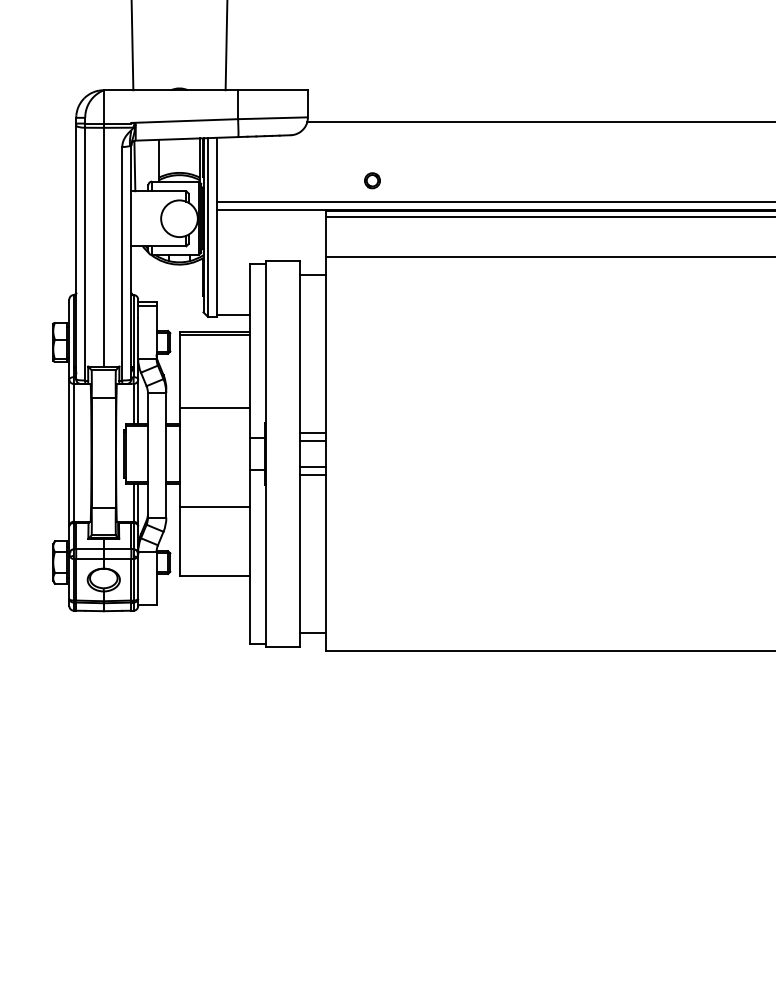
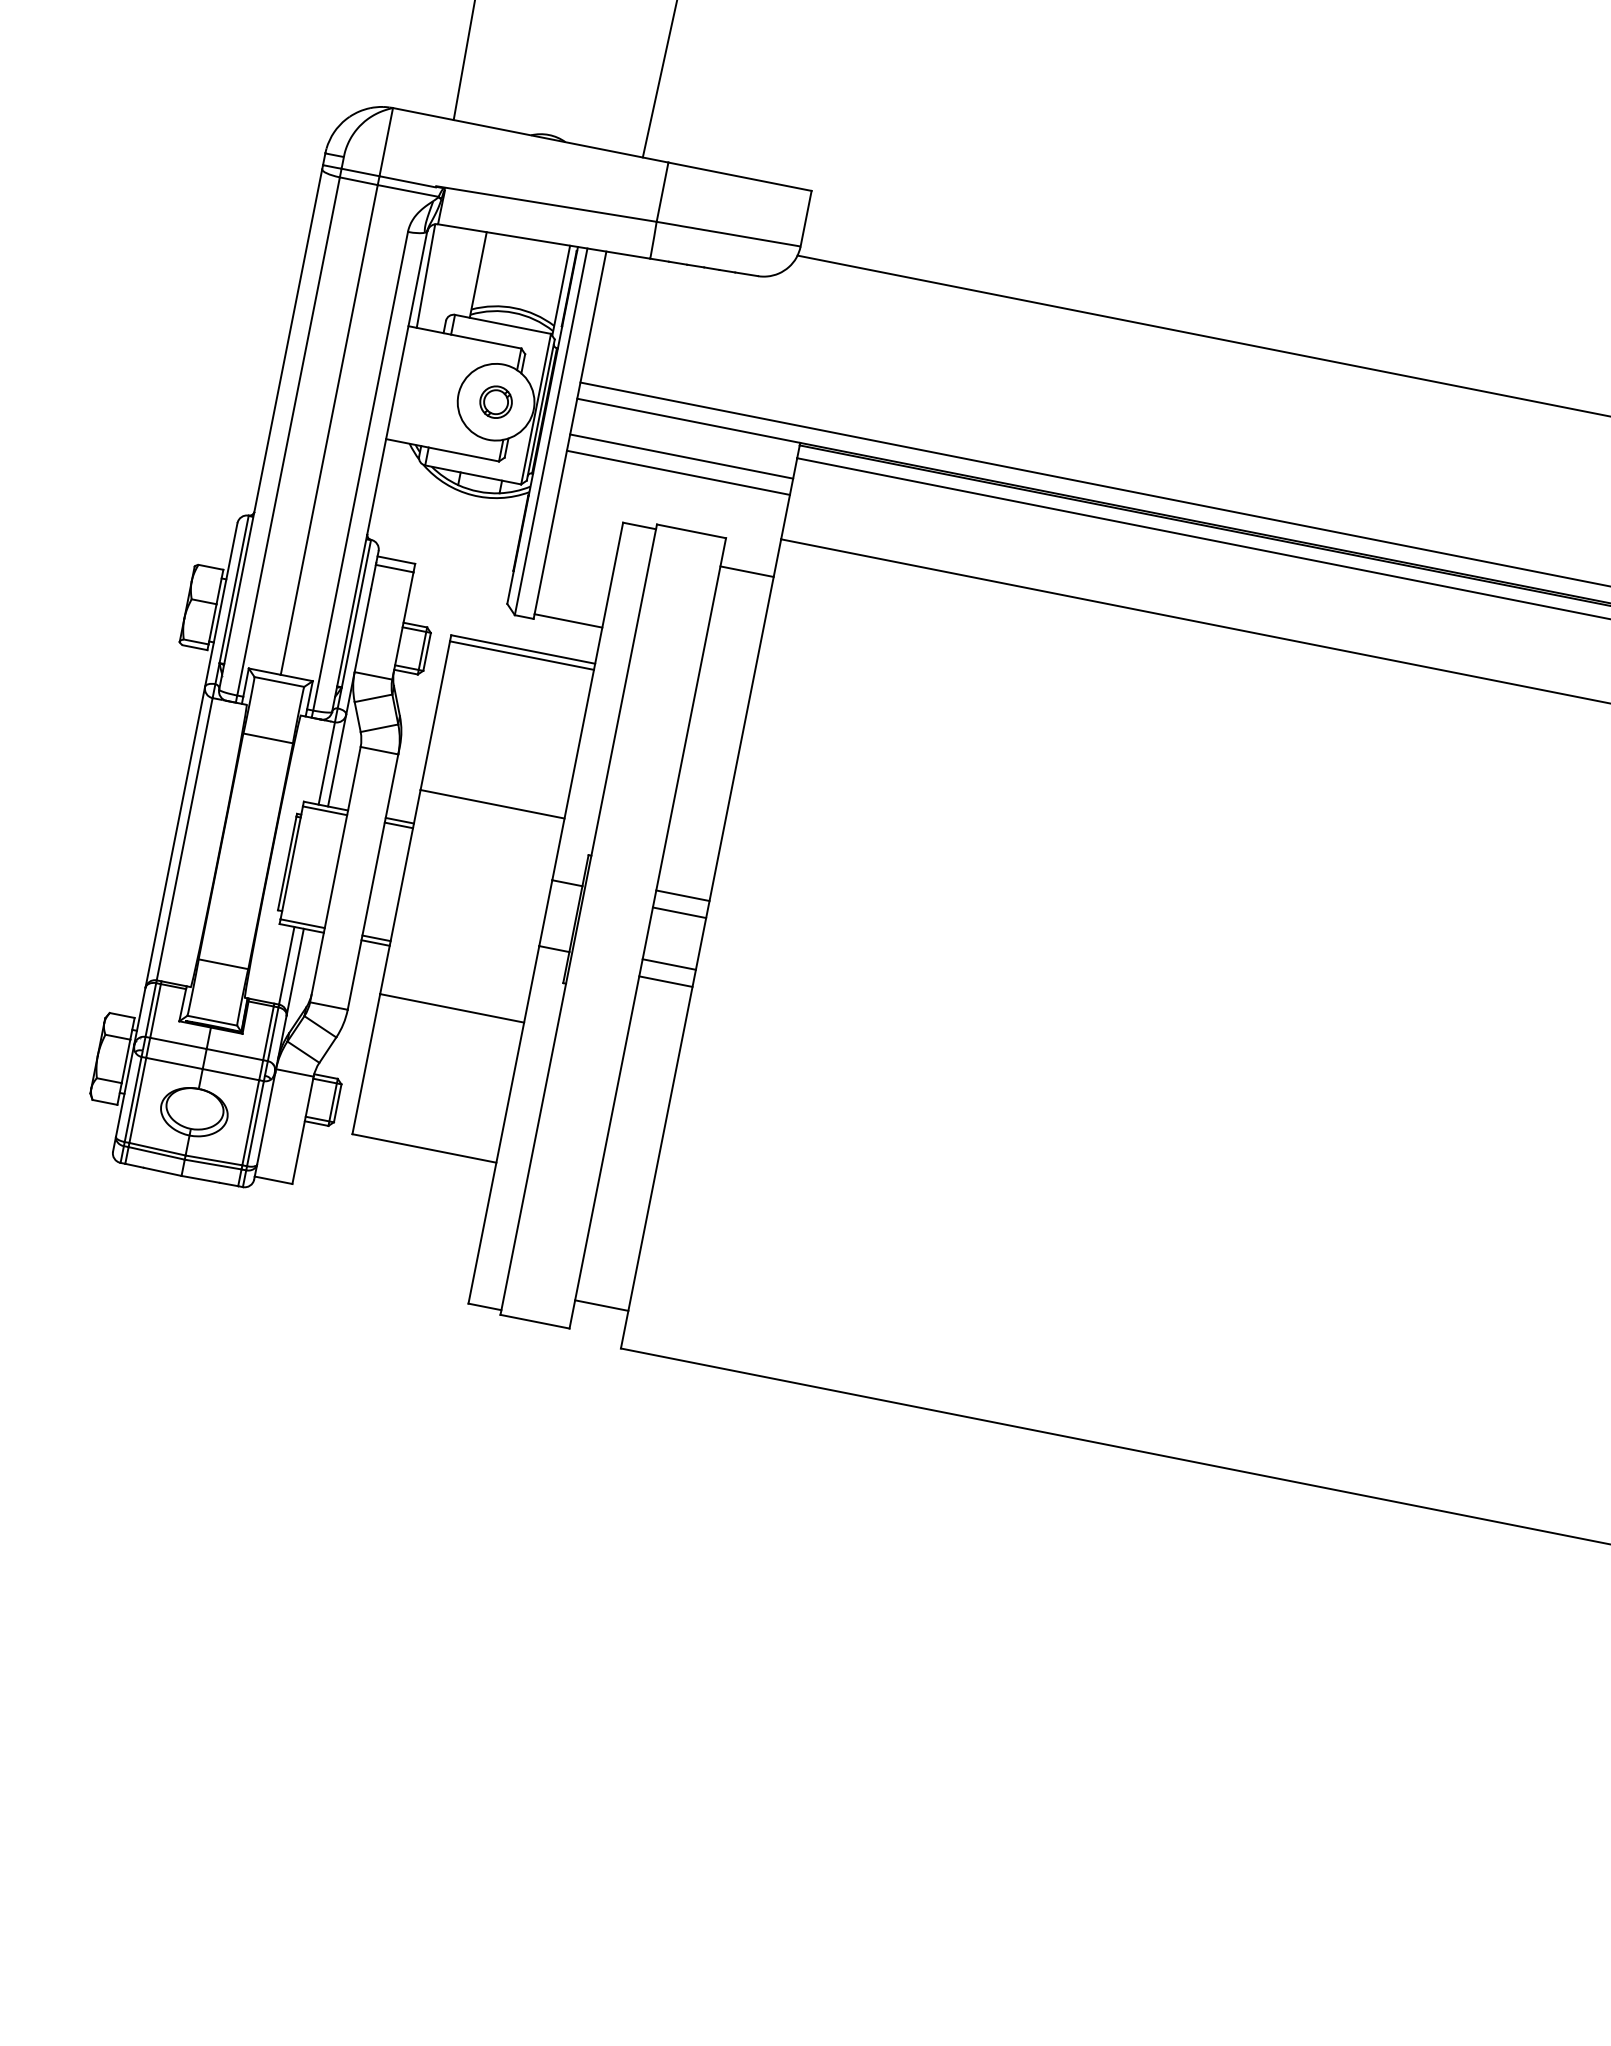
part: (372, 180) -> (496, 401), moved
line: (271, 227) -> (681, 457), added
line: (271, 234) -> (678, 471), added

